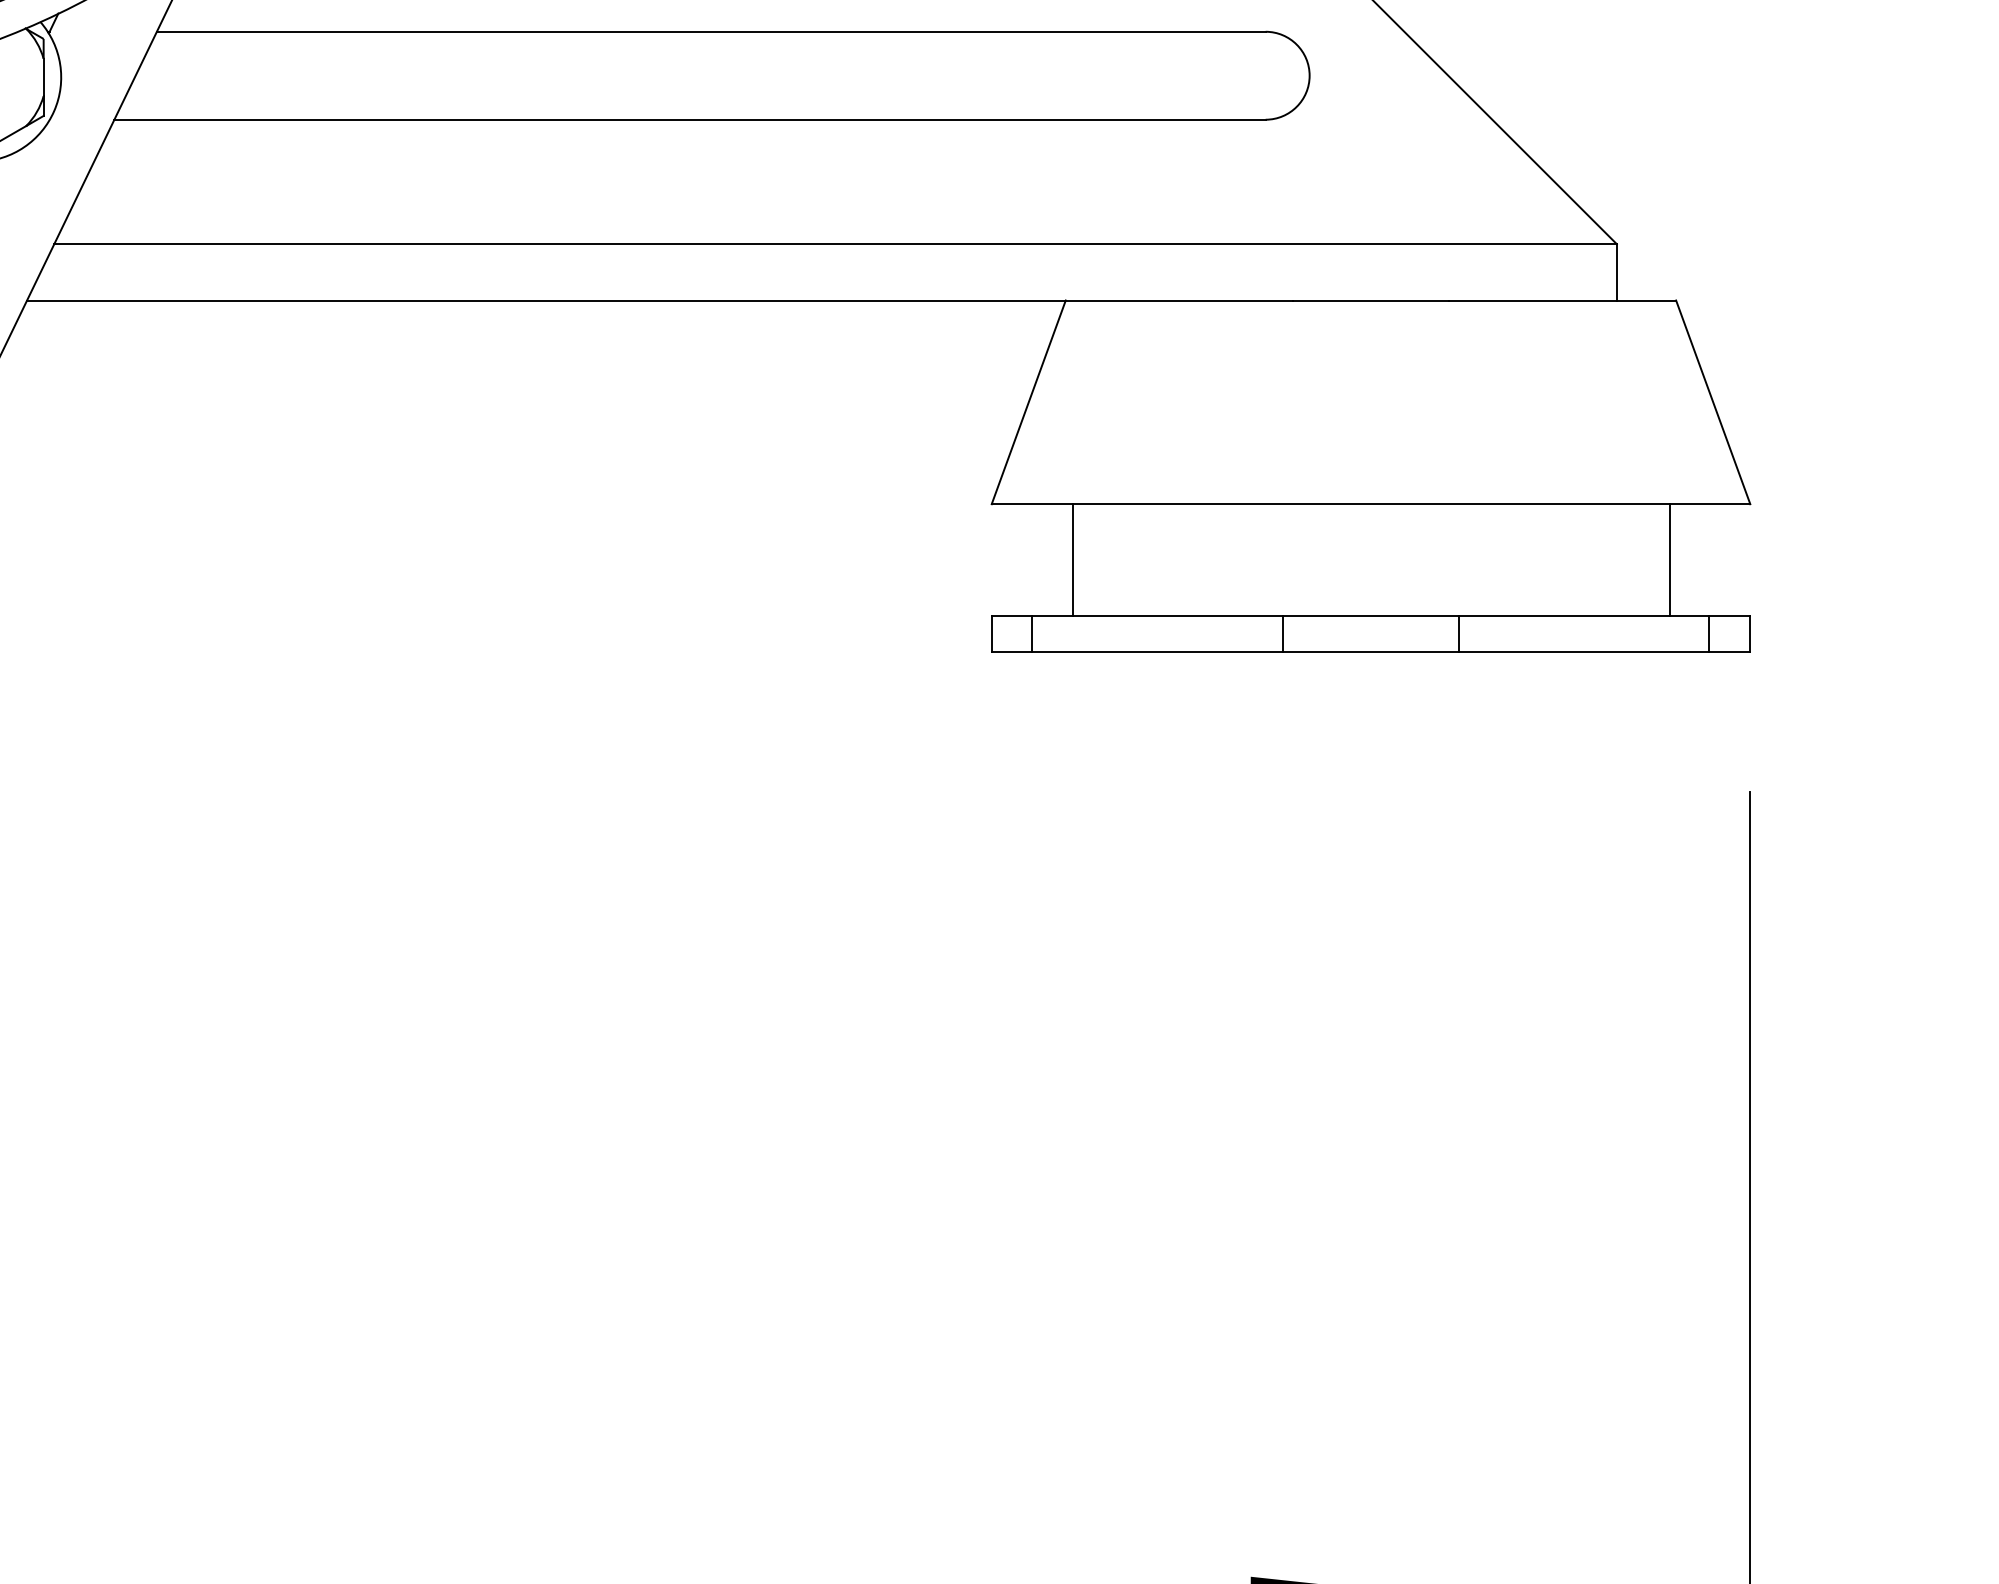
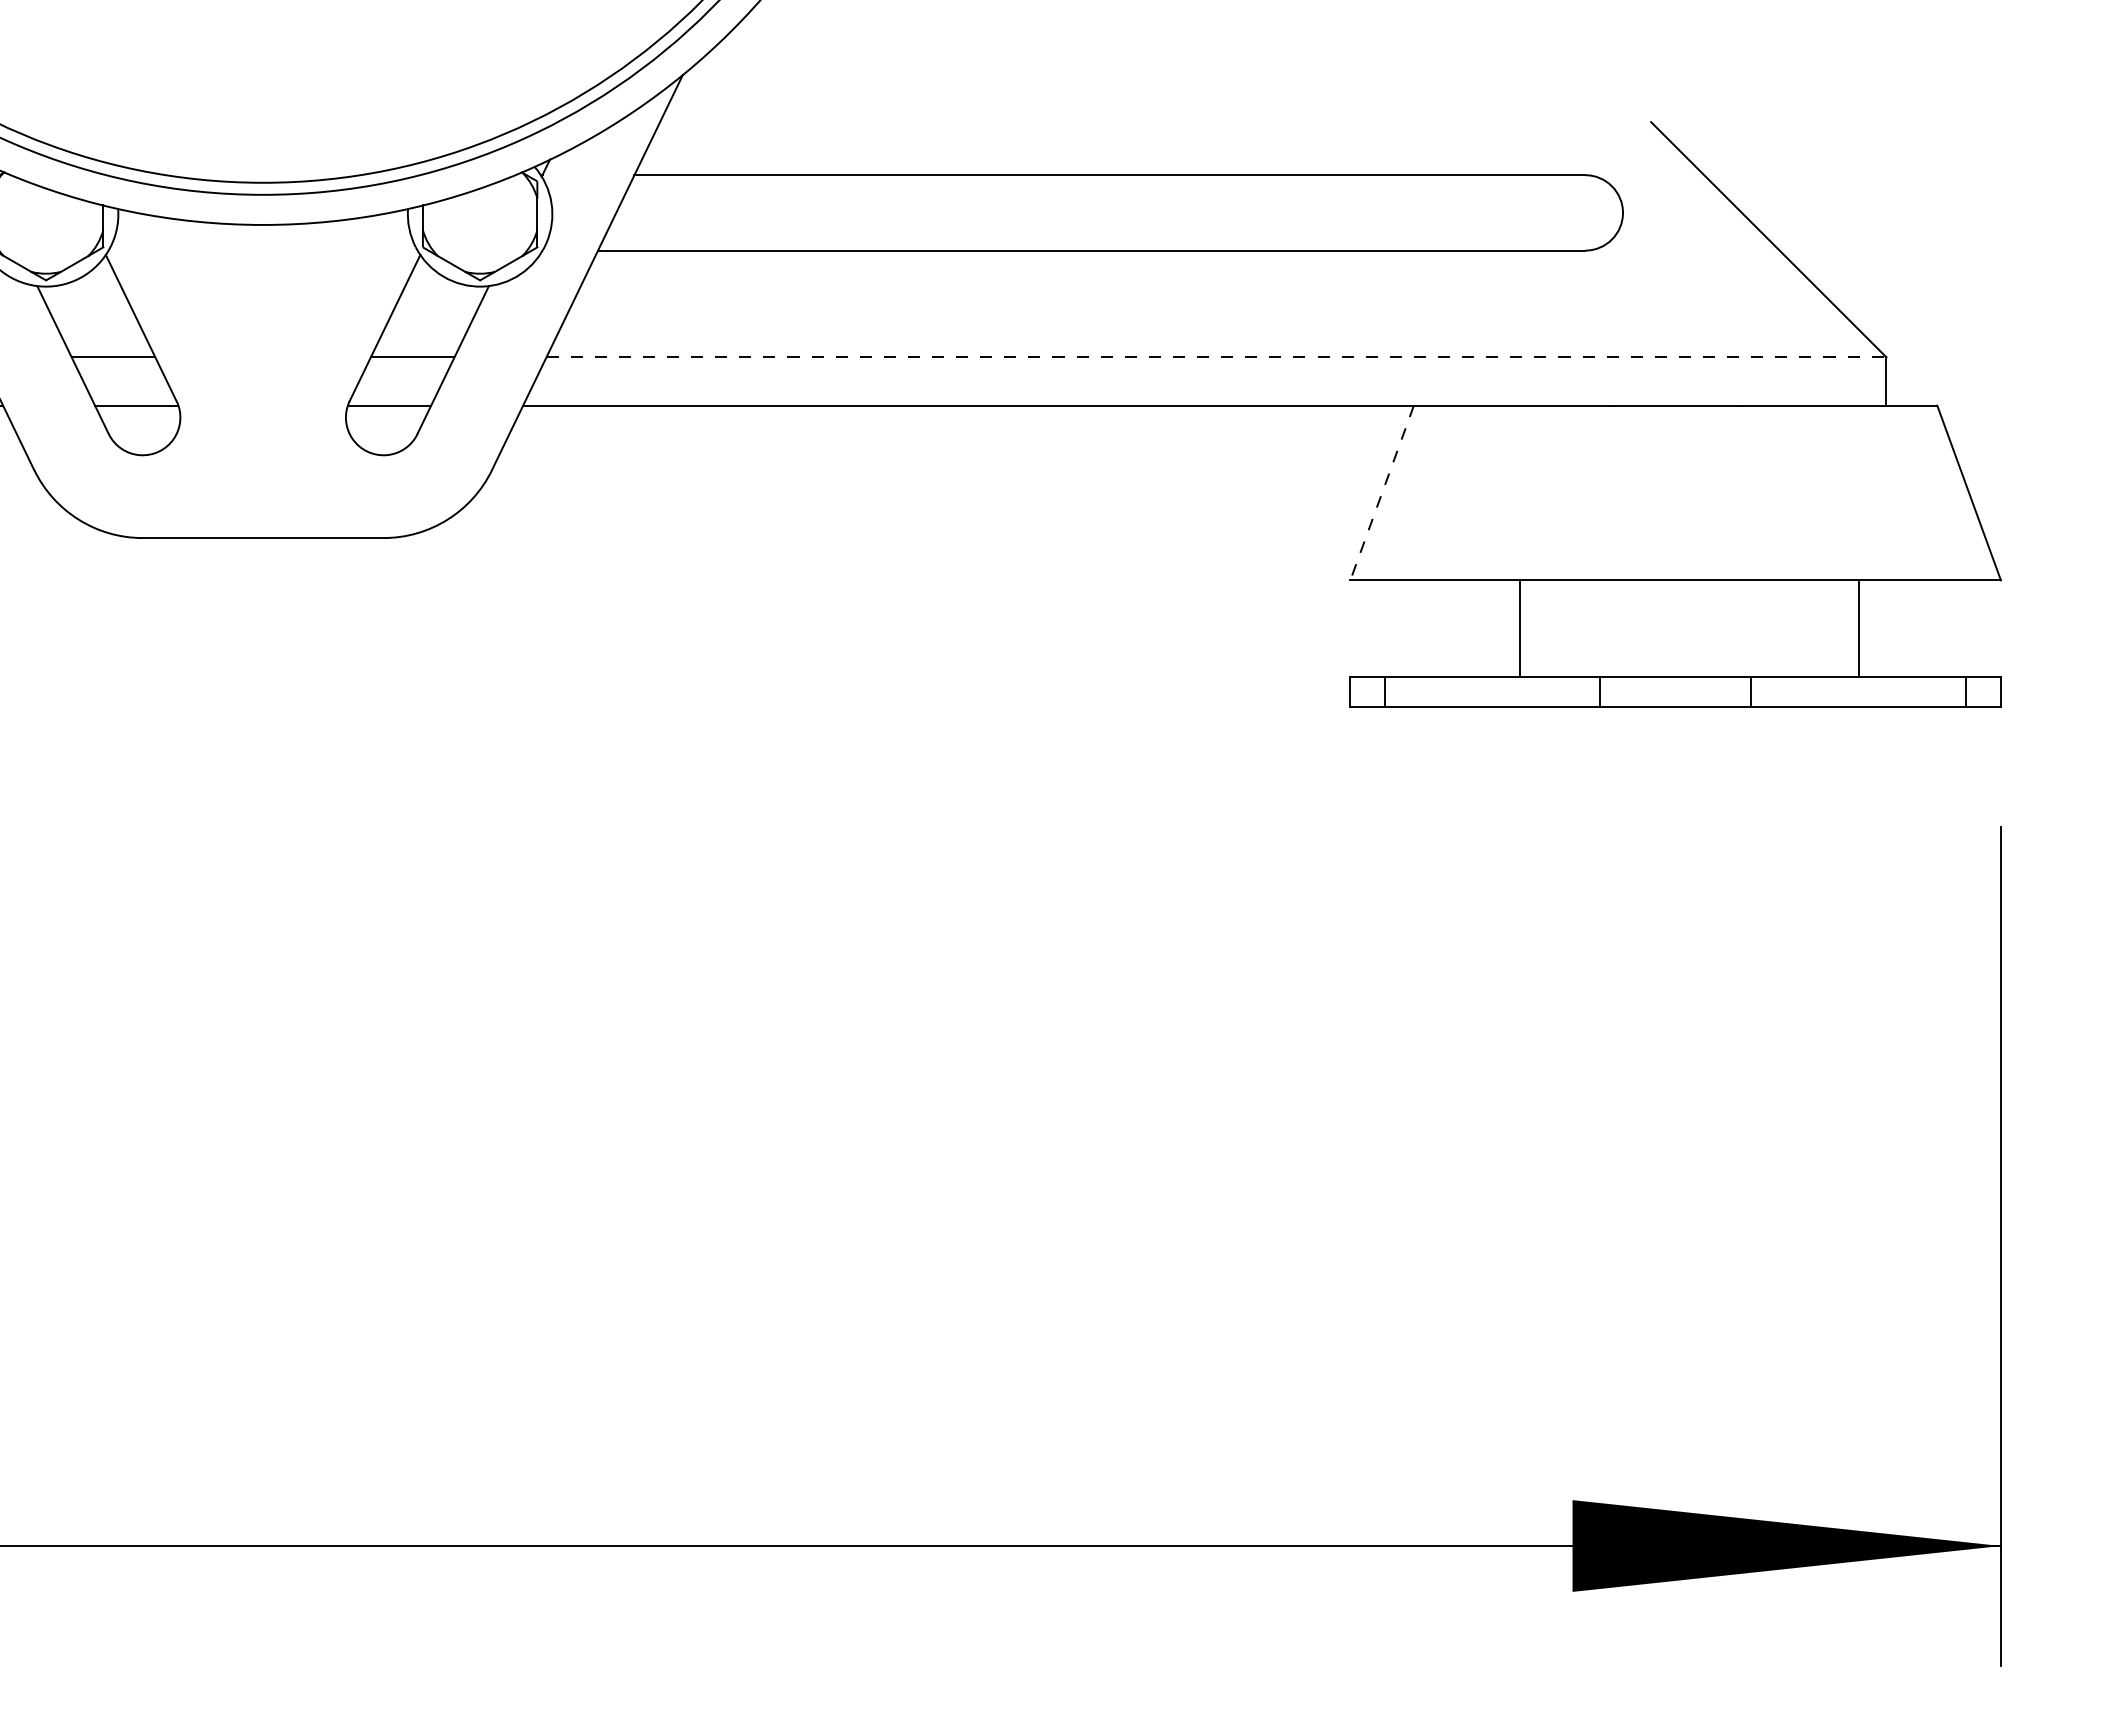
line: (835, 244) -> (1216, 357), solid -> dashed
line: (1029, 402) -> (1382, 493), solid -> dashed
line: (1072, 560) -> (1519, 628), moved
line: (1669, 560) -> (1858, 628), moved

